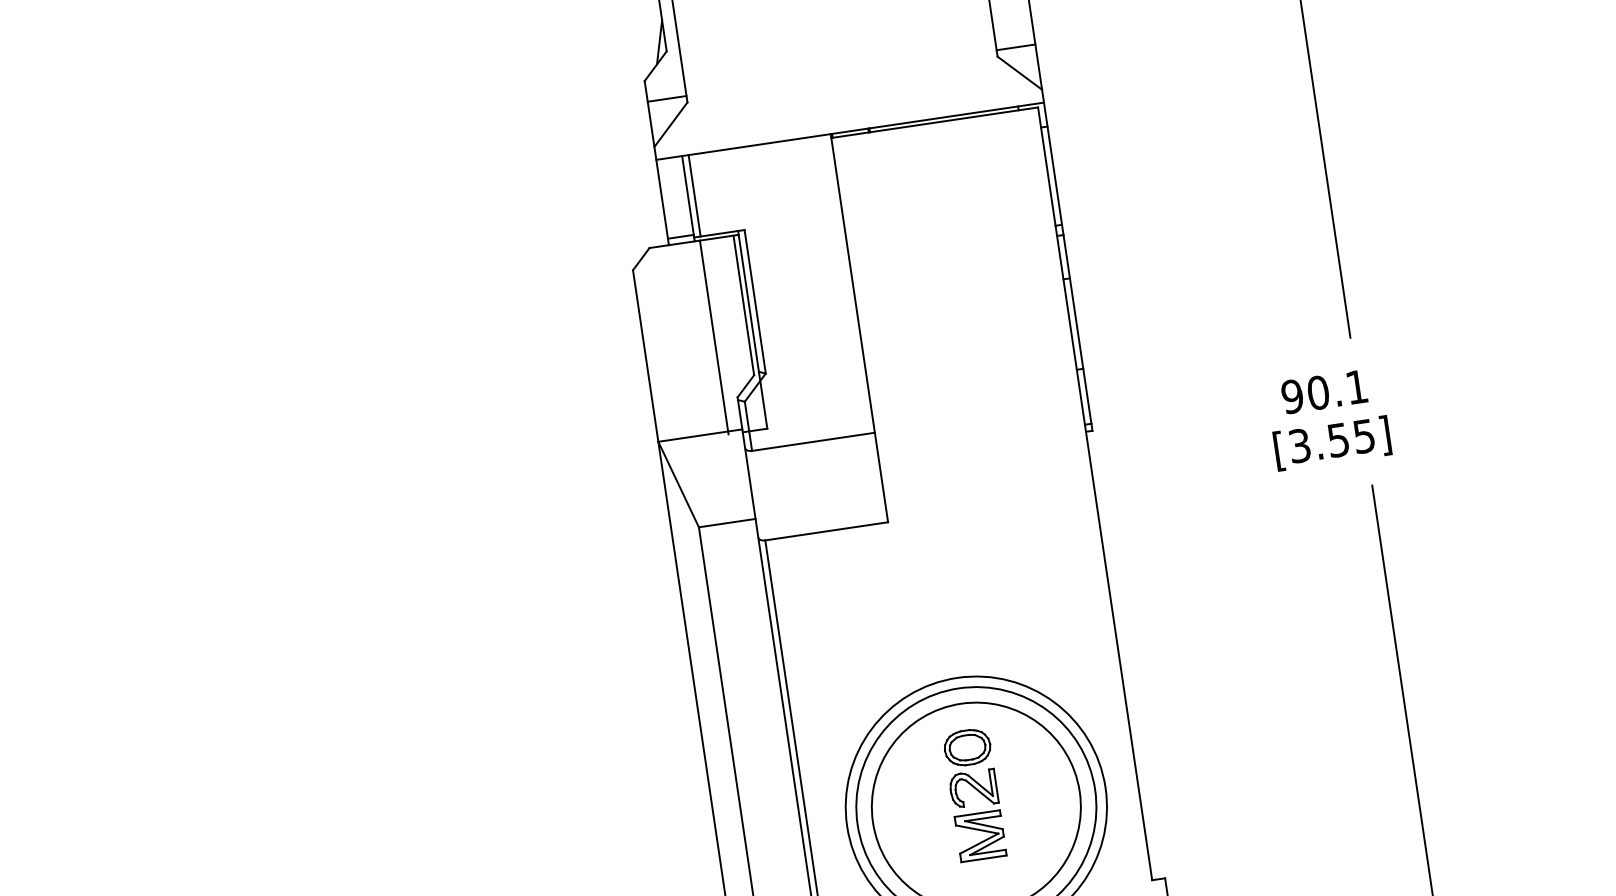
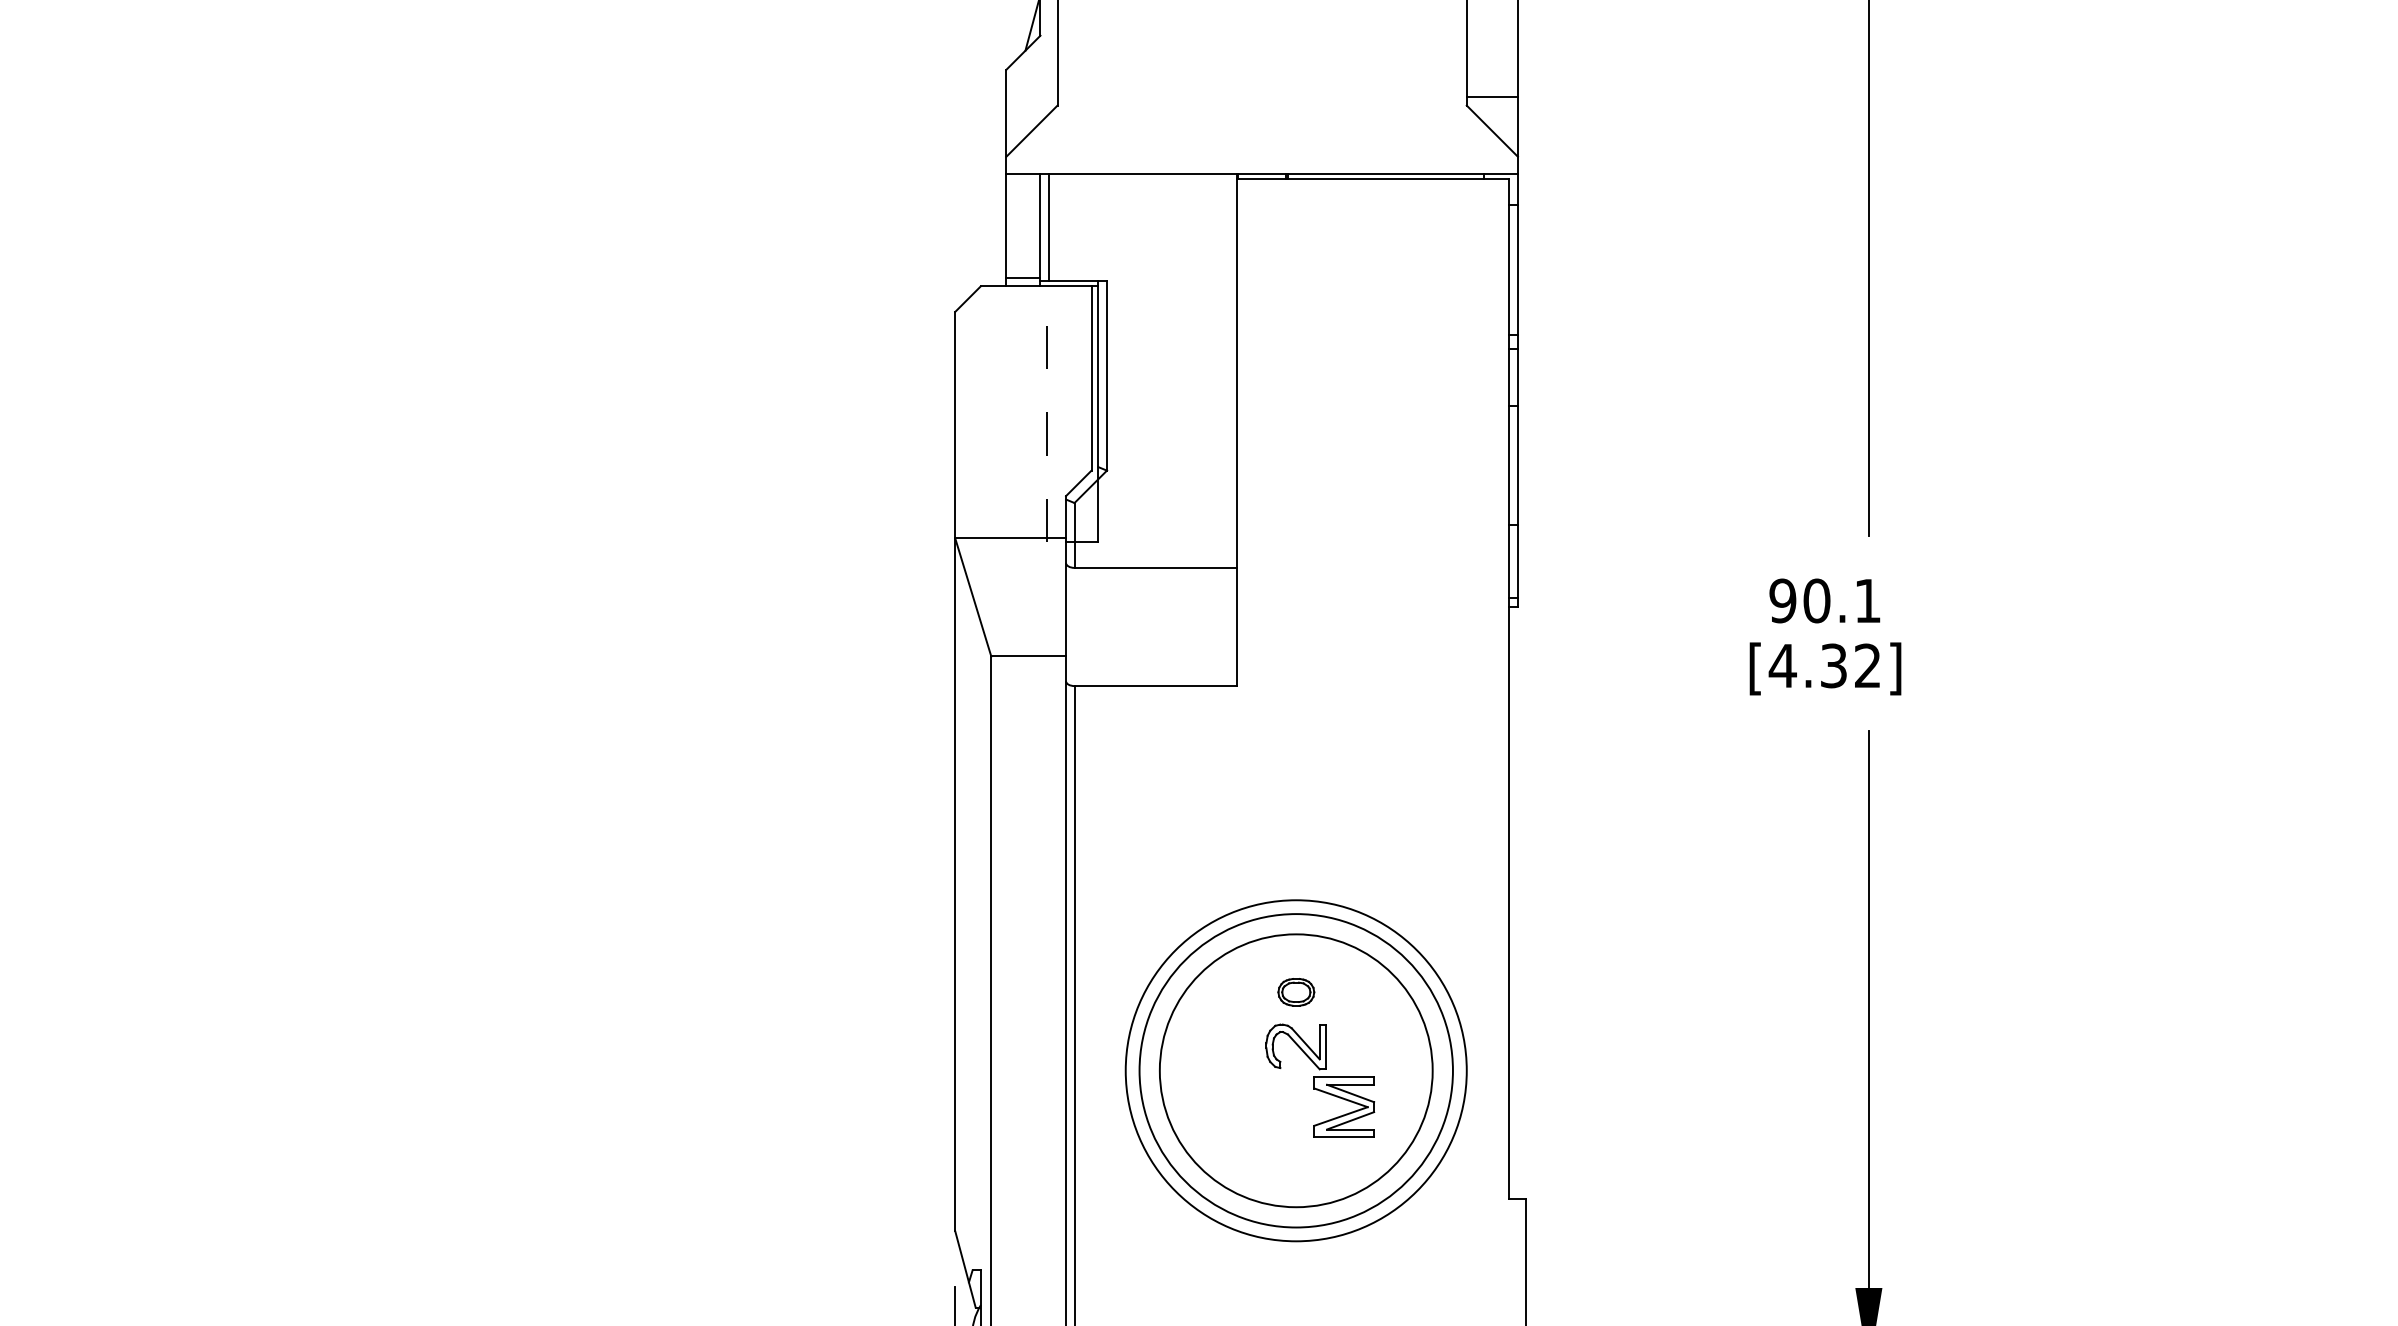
line: (666, 99) -> (1031, 97), removed
line: (714, 337) -> (1047, 414), solid -> dashed
text: (1331, 440) -> (1824, 665), [3.55] -> [4.32]
part: (967, 747) -> (1296, 992), size x0.6
part: (980, 831) -> (1345, 1100), moved

